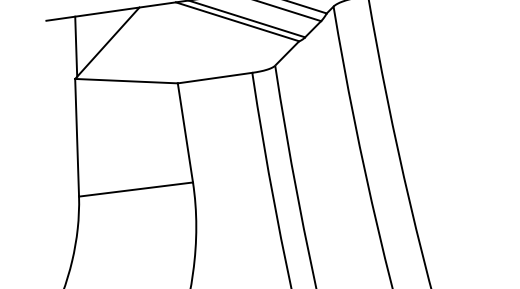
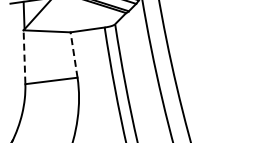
line: (186, 133) -> (74, 55), solid -> dashed
line: (77, 136) -> (24, 56), solid -> dashed

